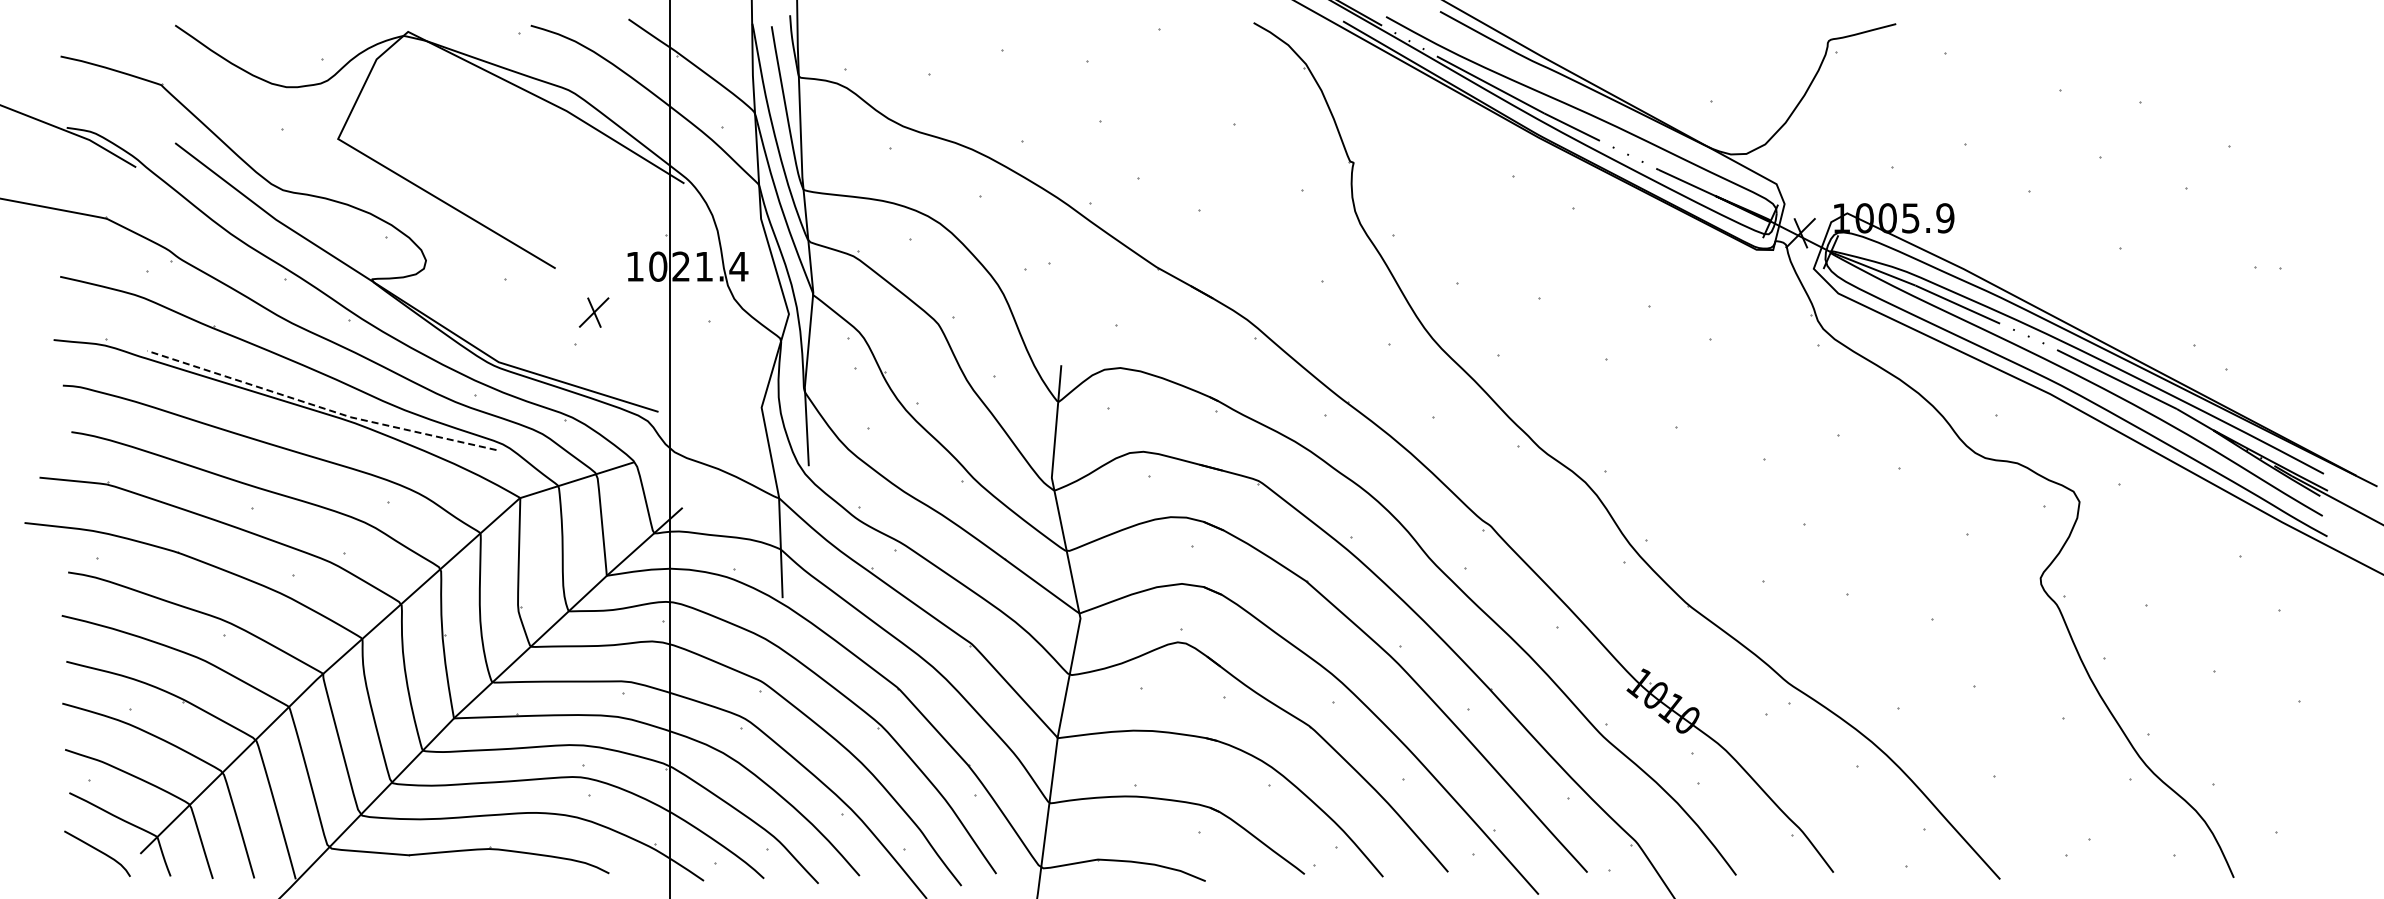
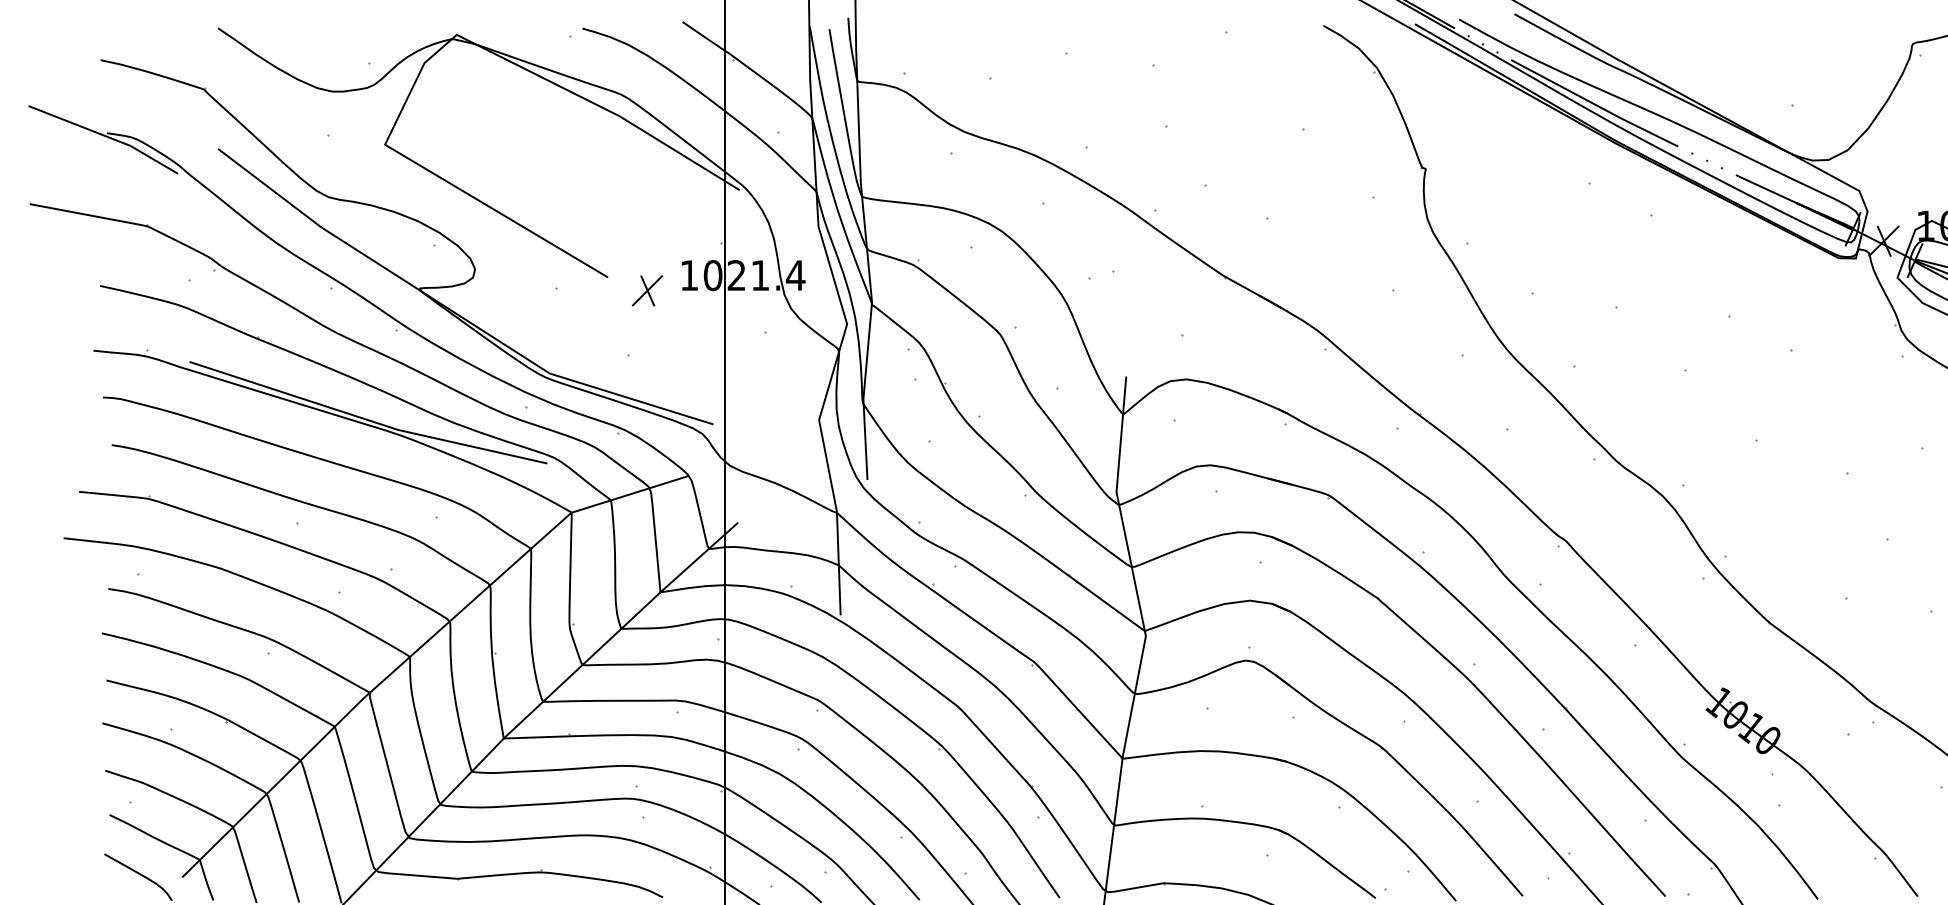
part: (593, 312) -> (646, 290), moved
line: (320, 407) -> (366, 419), dashed -> solid

